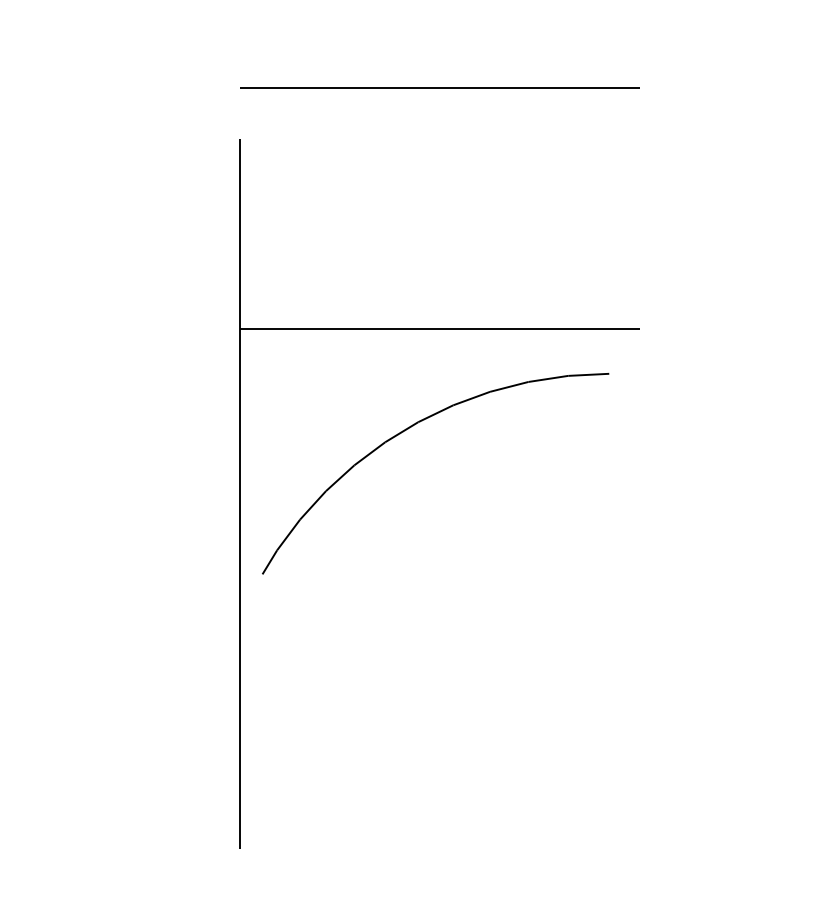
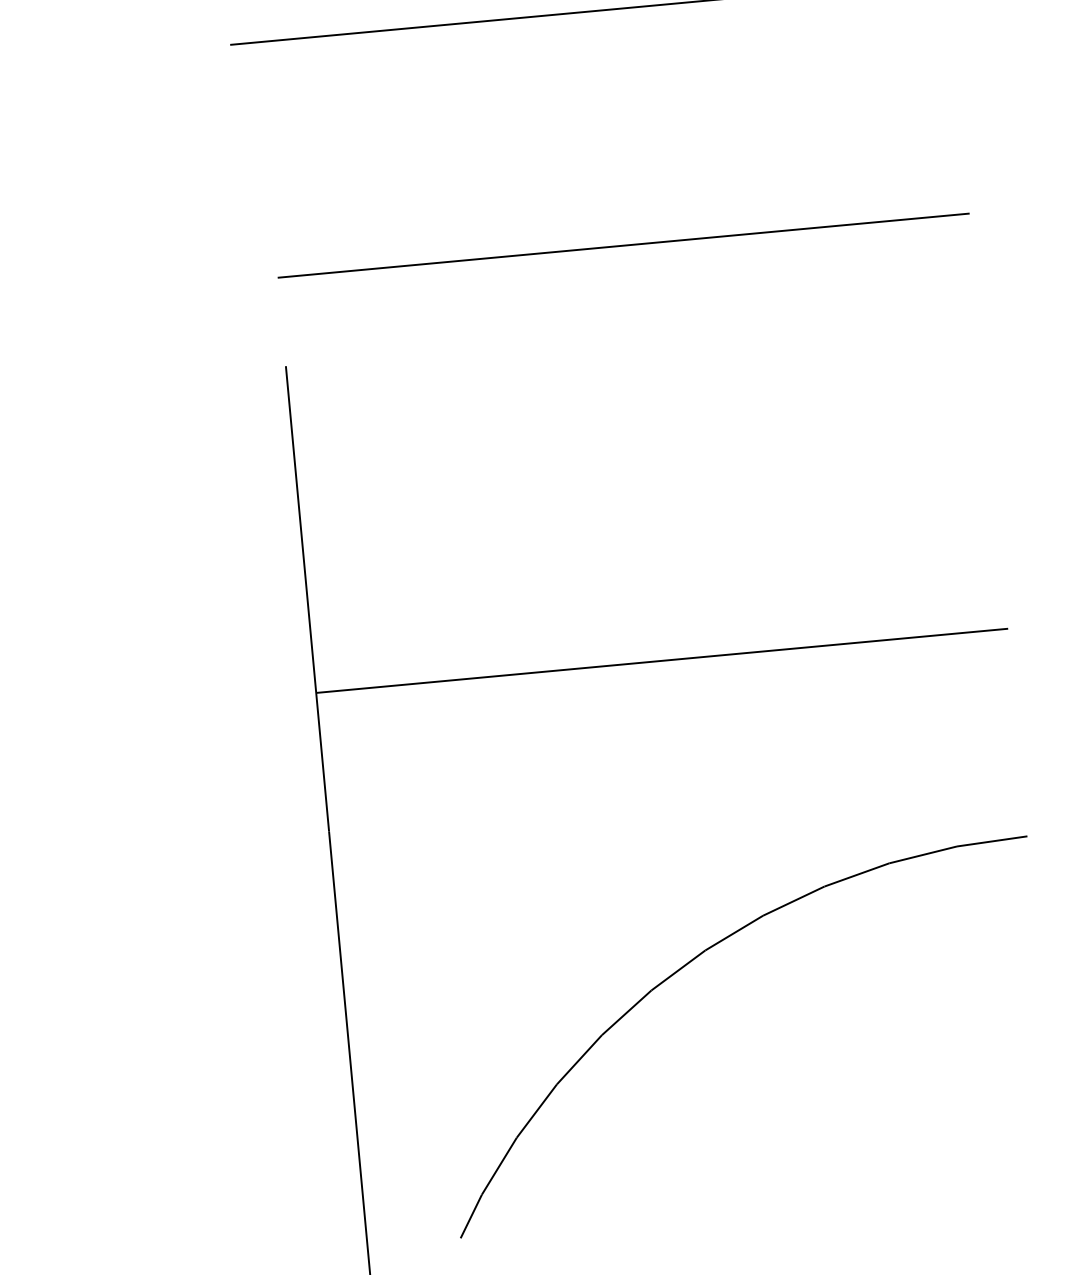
arc: (408, 429) -> (689, 964), moved

